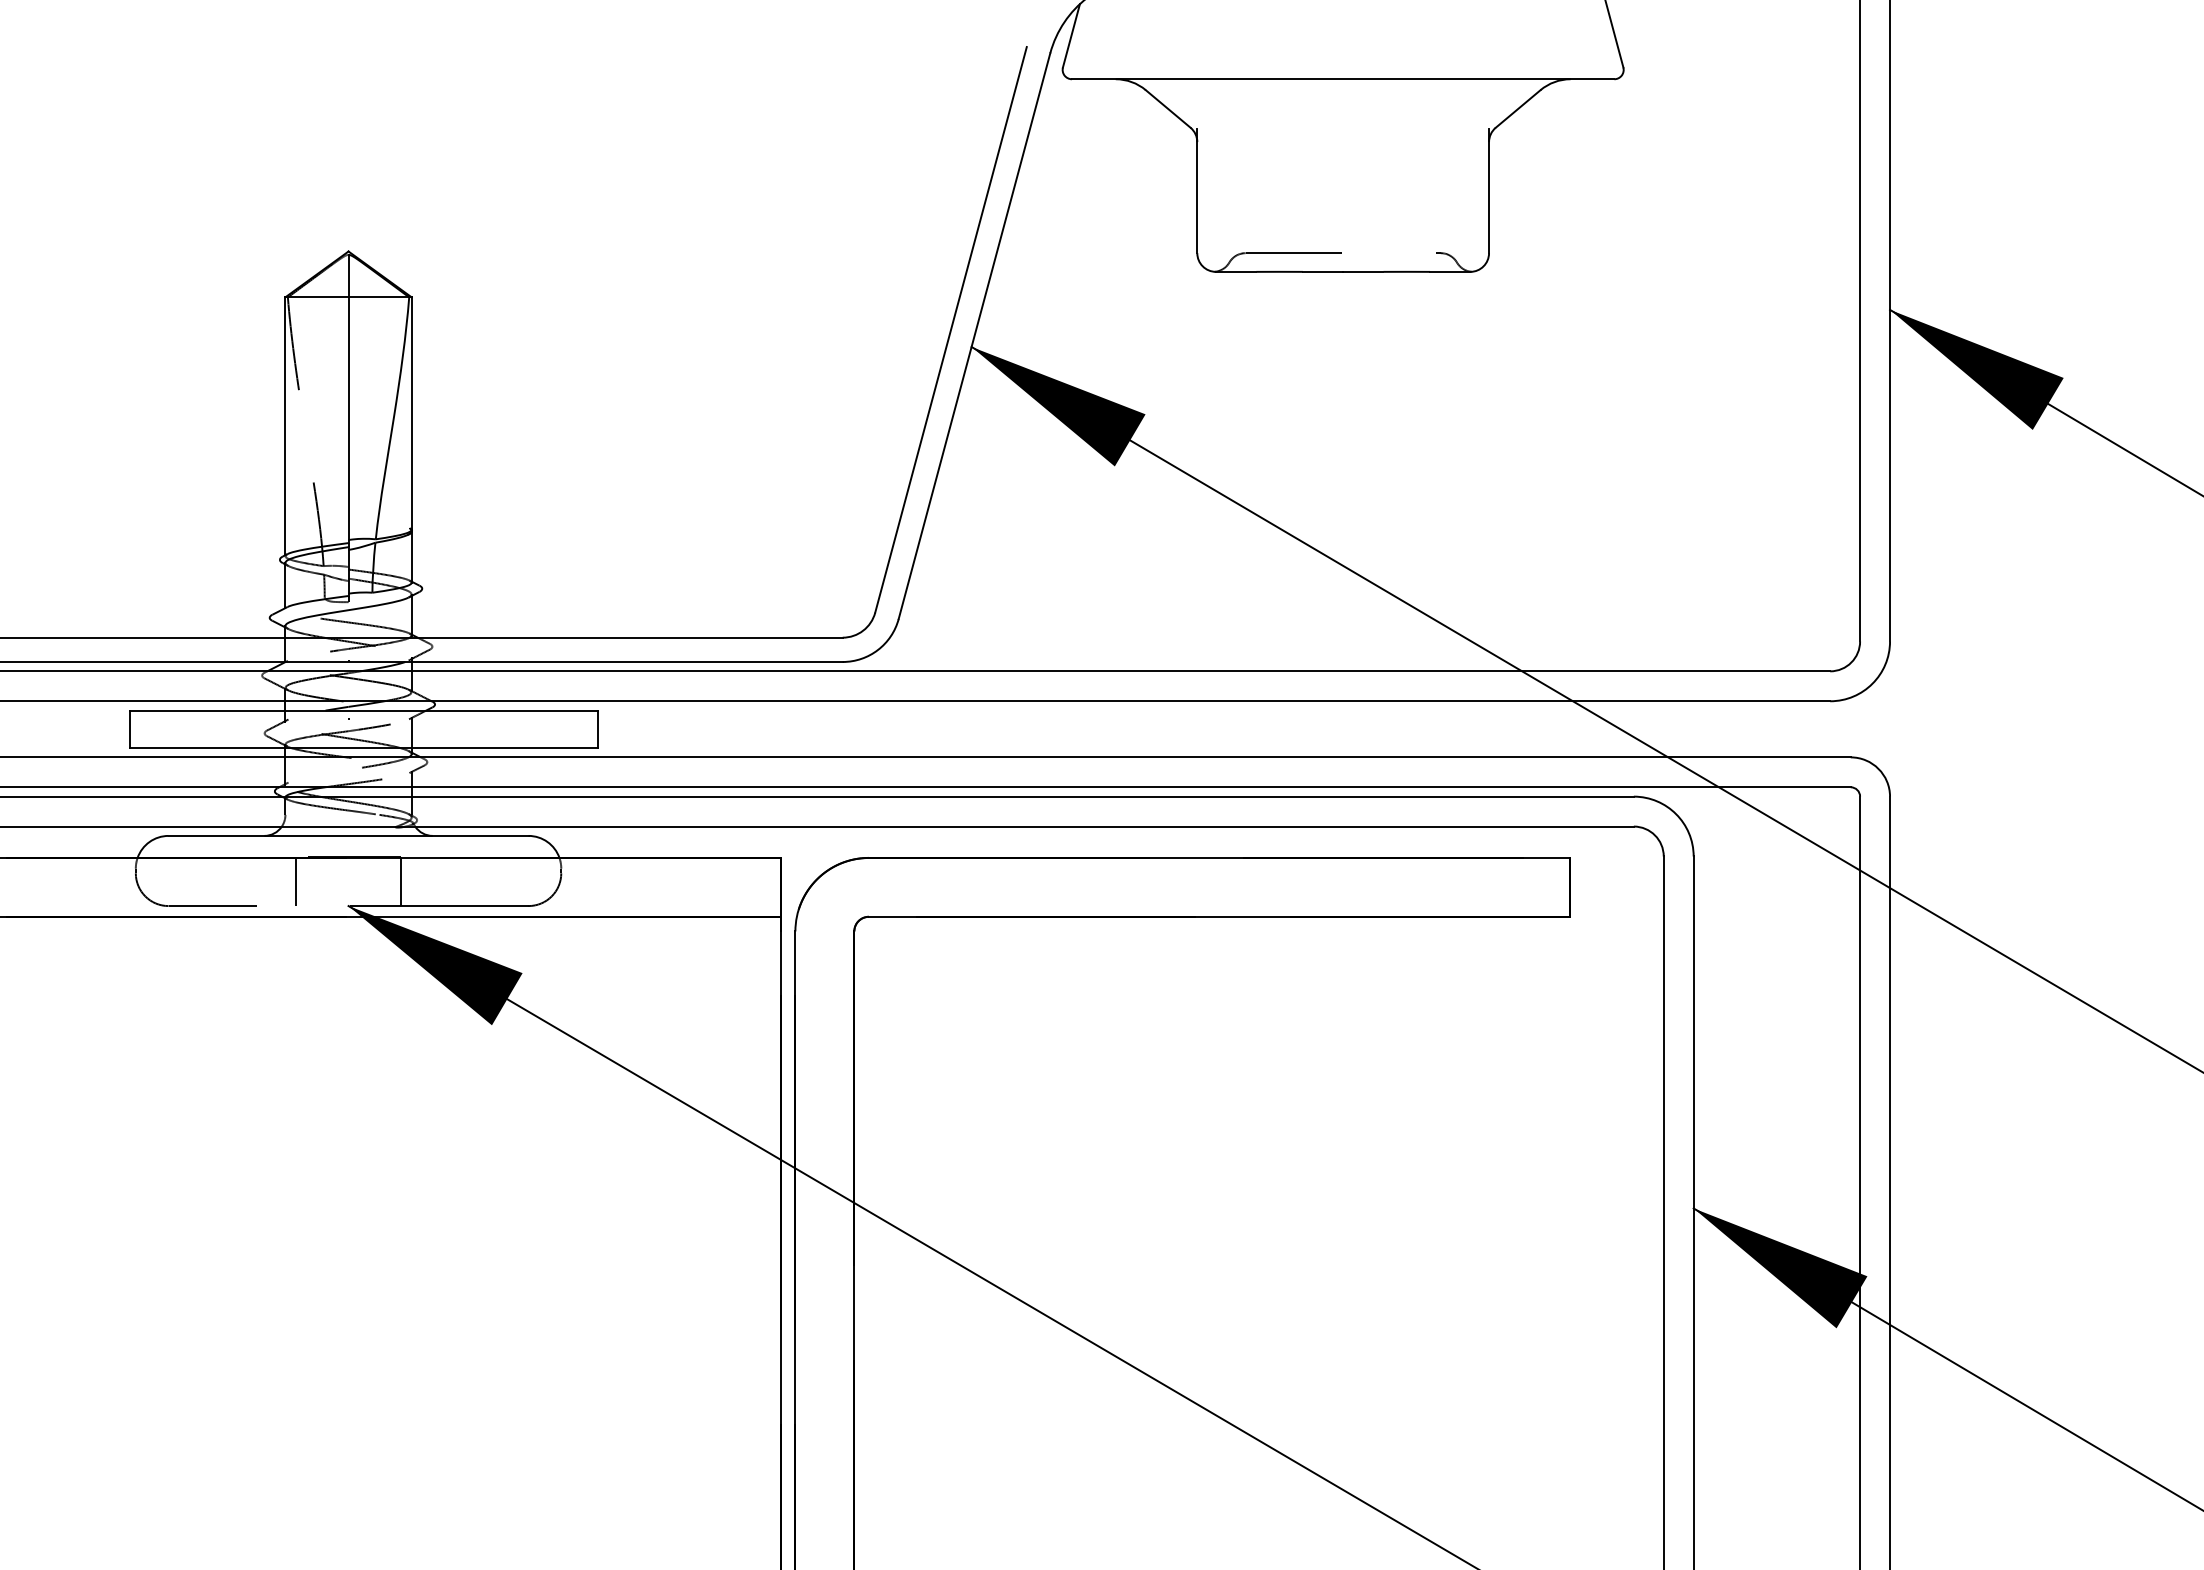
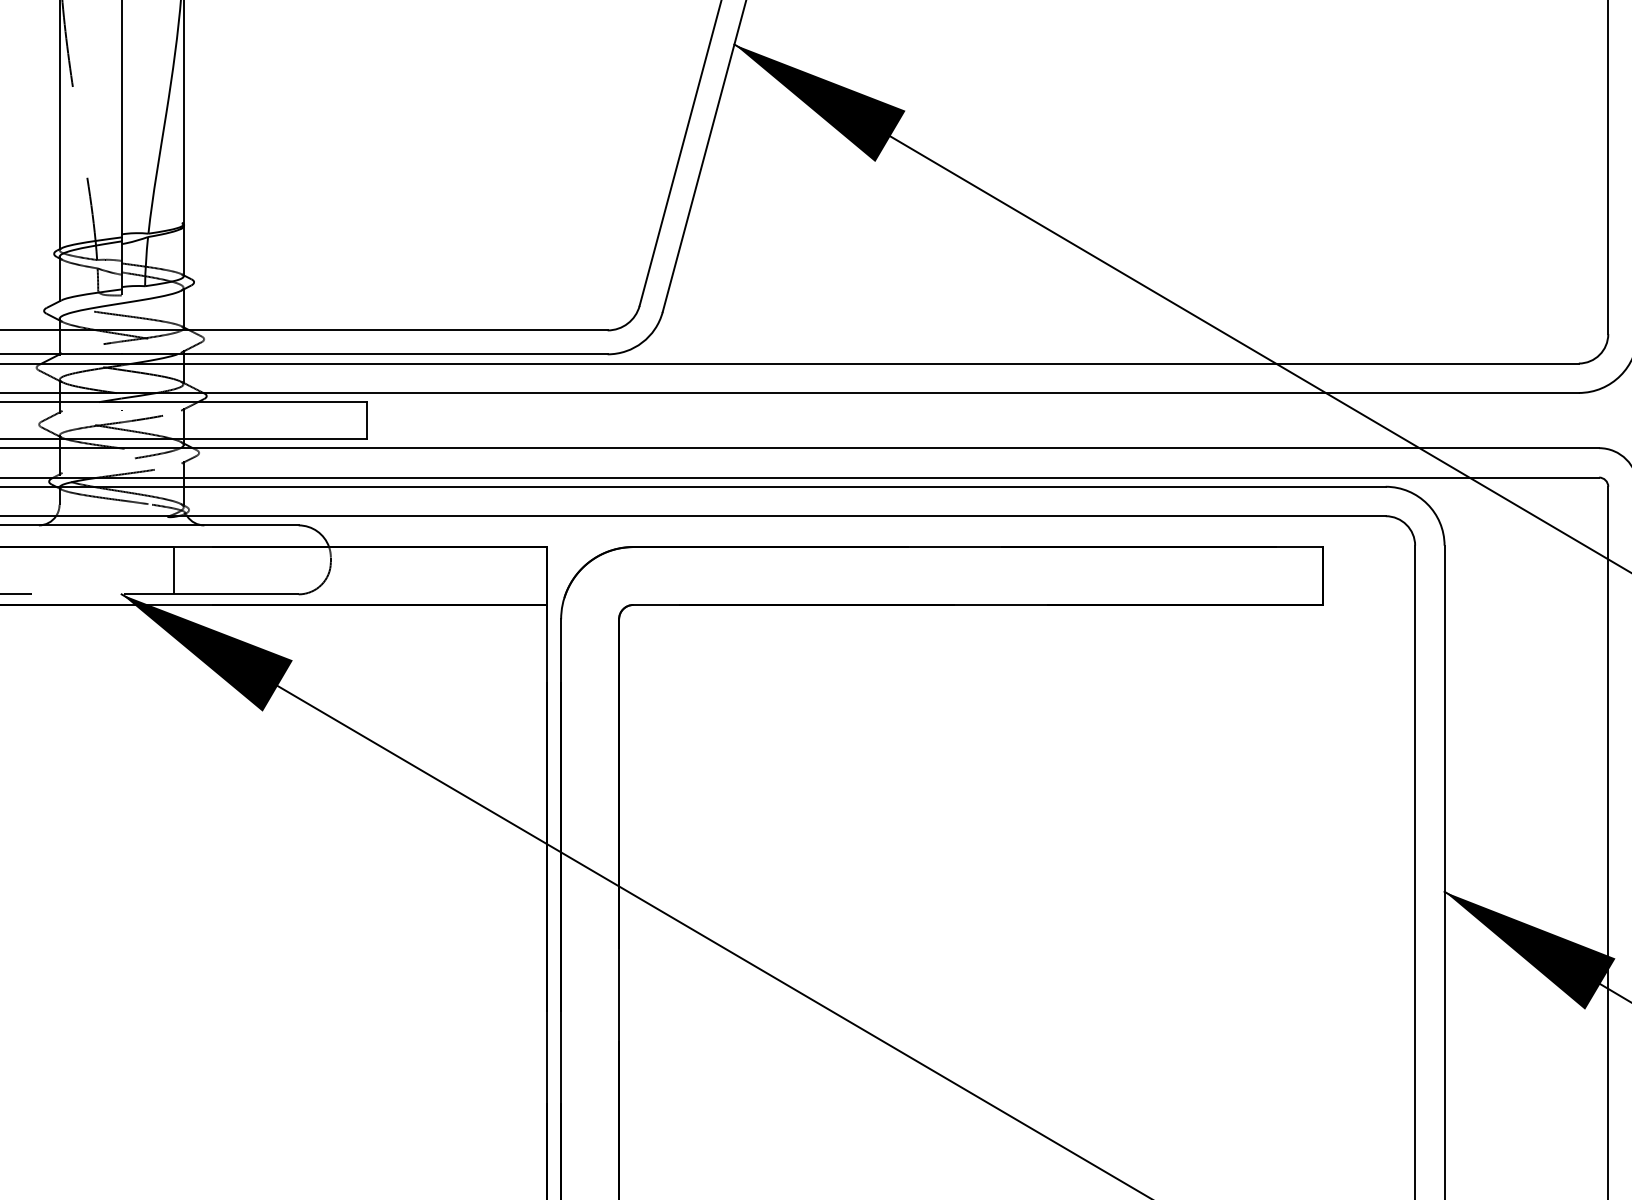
line: (295, 881) -> (69, 570), removed

